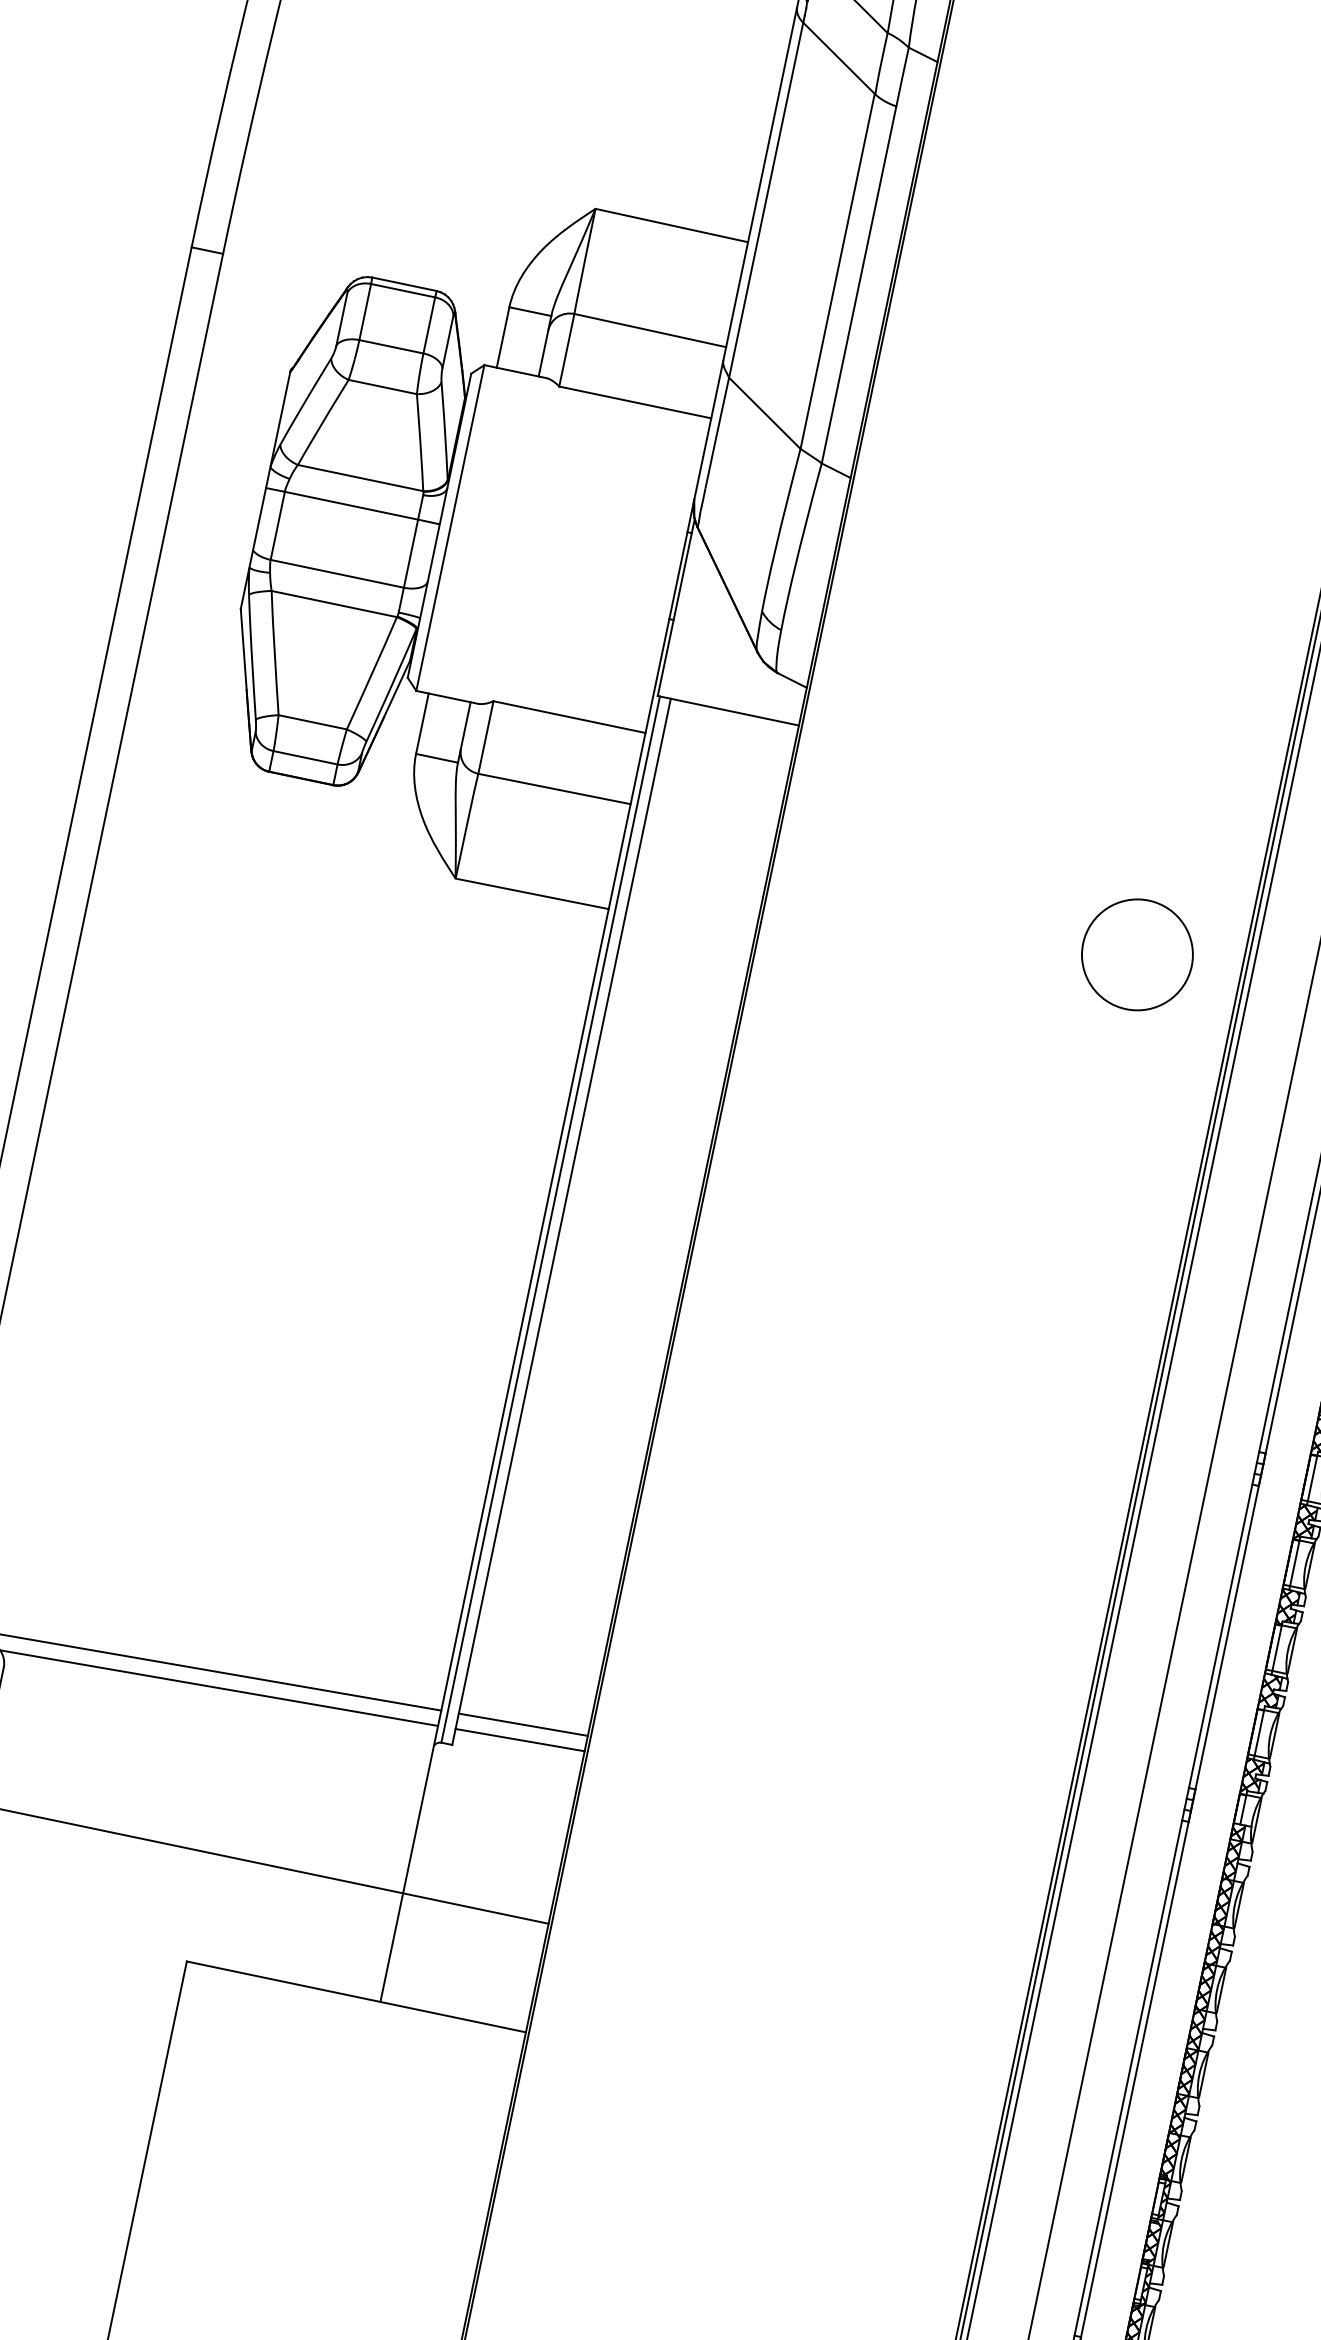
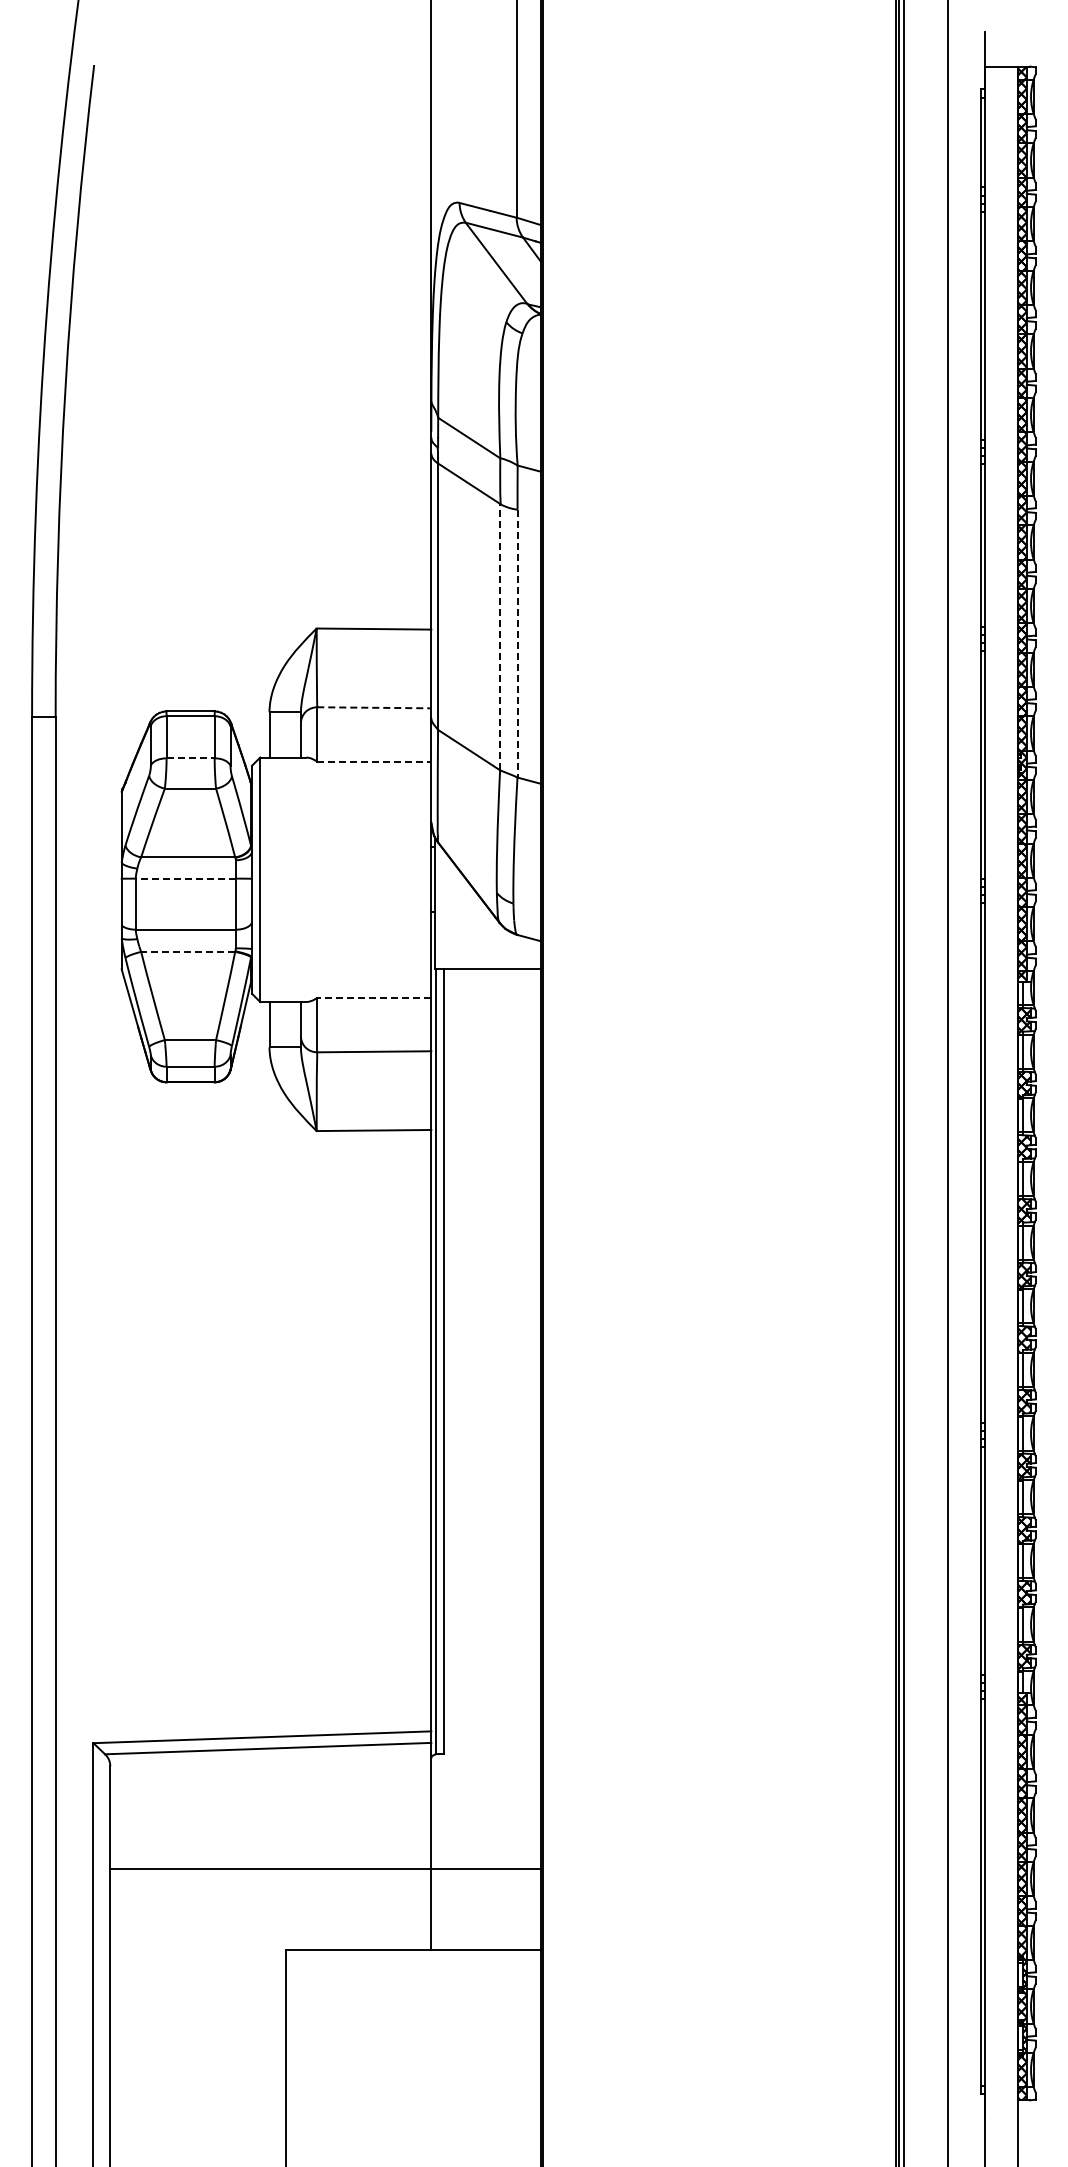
line: (838, 270) -> (500, 636), solid -> dashed
line: (859, 284) -> (517, 643), solid -> dashed
line: (650, 330) -> (374, 707), solid -> dashed
line: (392, 347) -> (191, 758), solid -> dashed
line: (635, 402) -> (374, 761), solid -> dashed
line: (351, 505) -> (185, 878), solid -> dashed
line: (333, 603) -> (187, 951), solid -> dashed
line: (568, 716) -> (373, 997), solid -> dashed
part: (1136, 954) -> (817, 1083), removed
line: (523, 1723) -> (492, 1728), removed
line: (520, 1739) -> (492, 1740), removed

